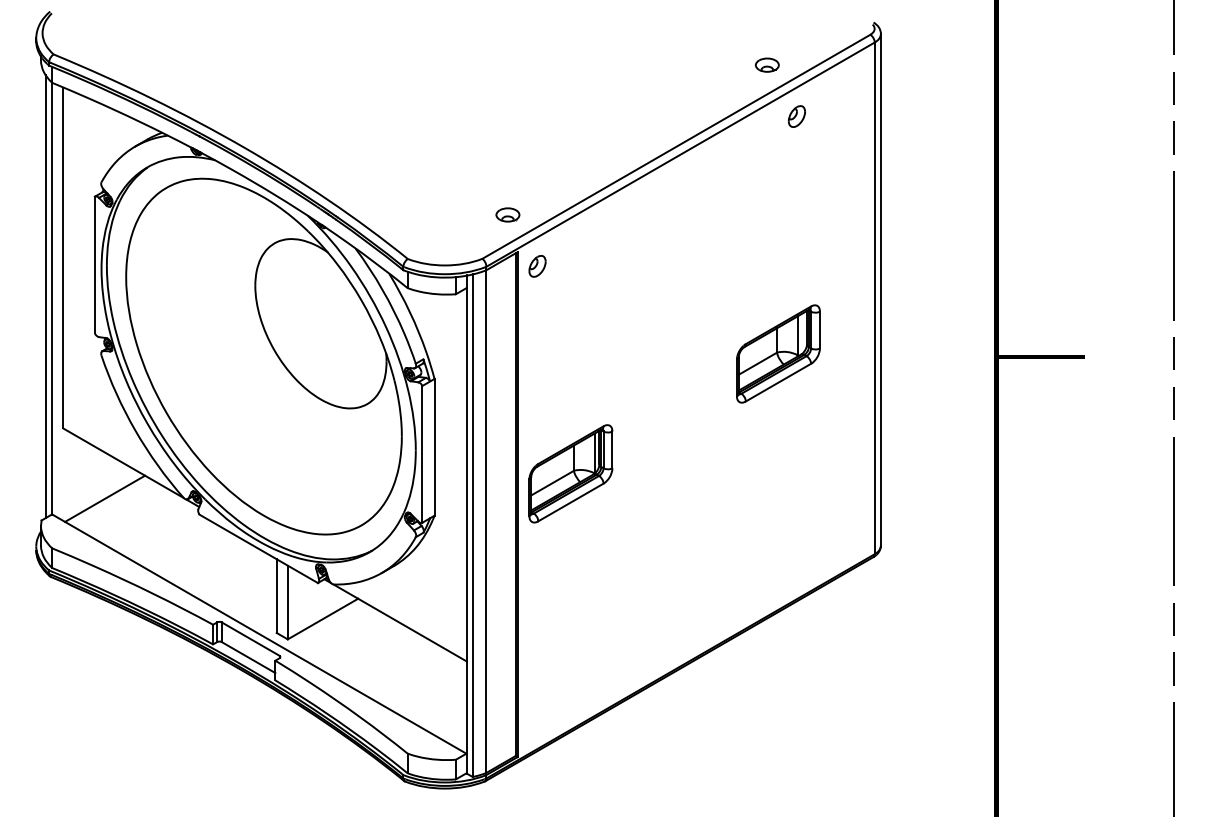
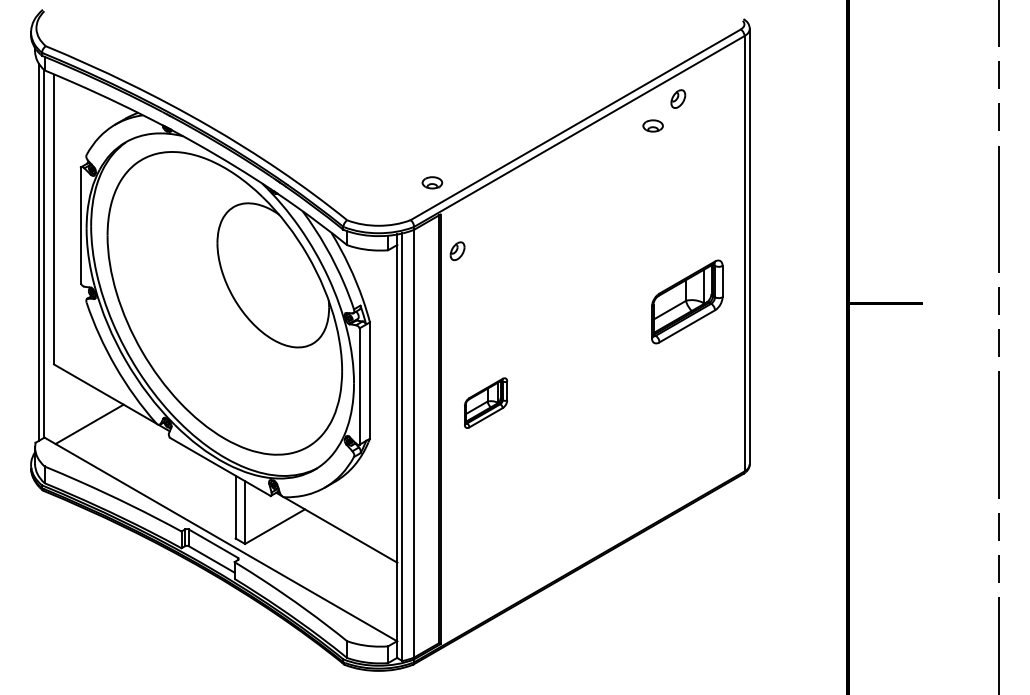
part: (766, 64) -> (652, 125), moved
part: (537, 266) -> (457, 251), moved
part: (778, 353) -> (687, 301), moved
part: (570, 473) -> (485, 402), size x0.6

